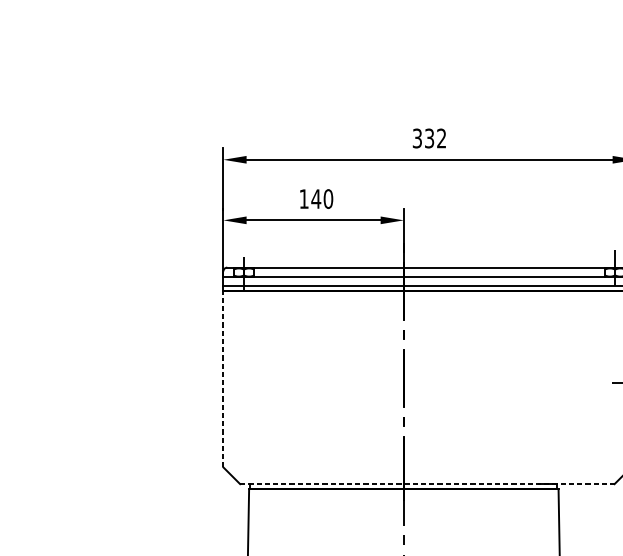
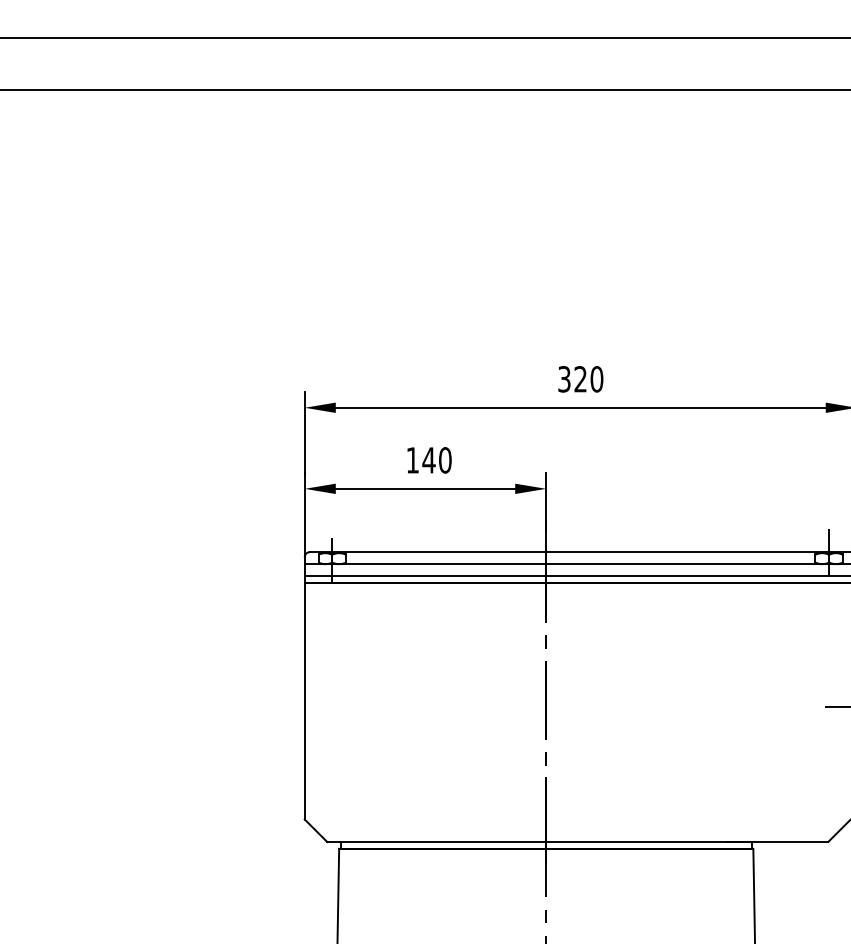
text: (435, 138) -> (588, 379), 332 -> 320
line: (223, 378) -> (304, 700), dashed -> solid
line: (427, 483) -> (577, 841), dashed -> solid

